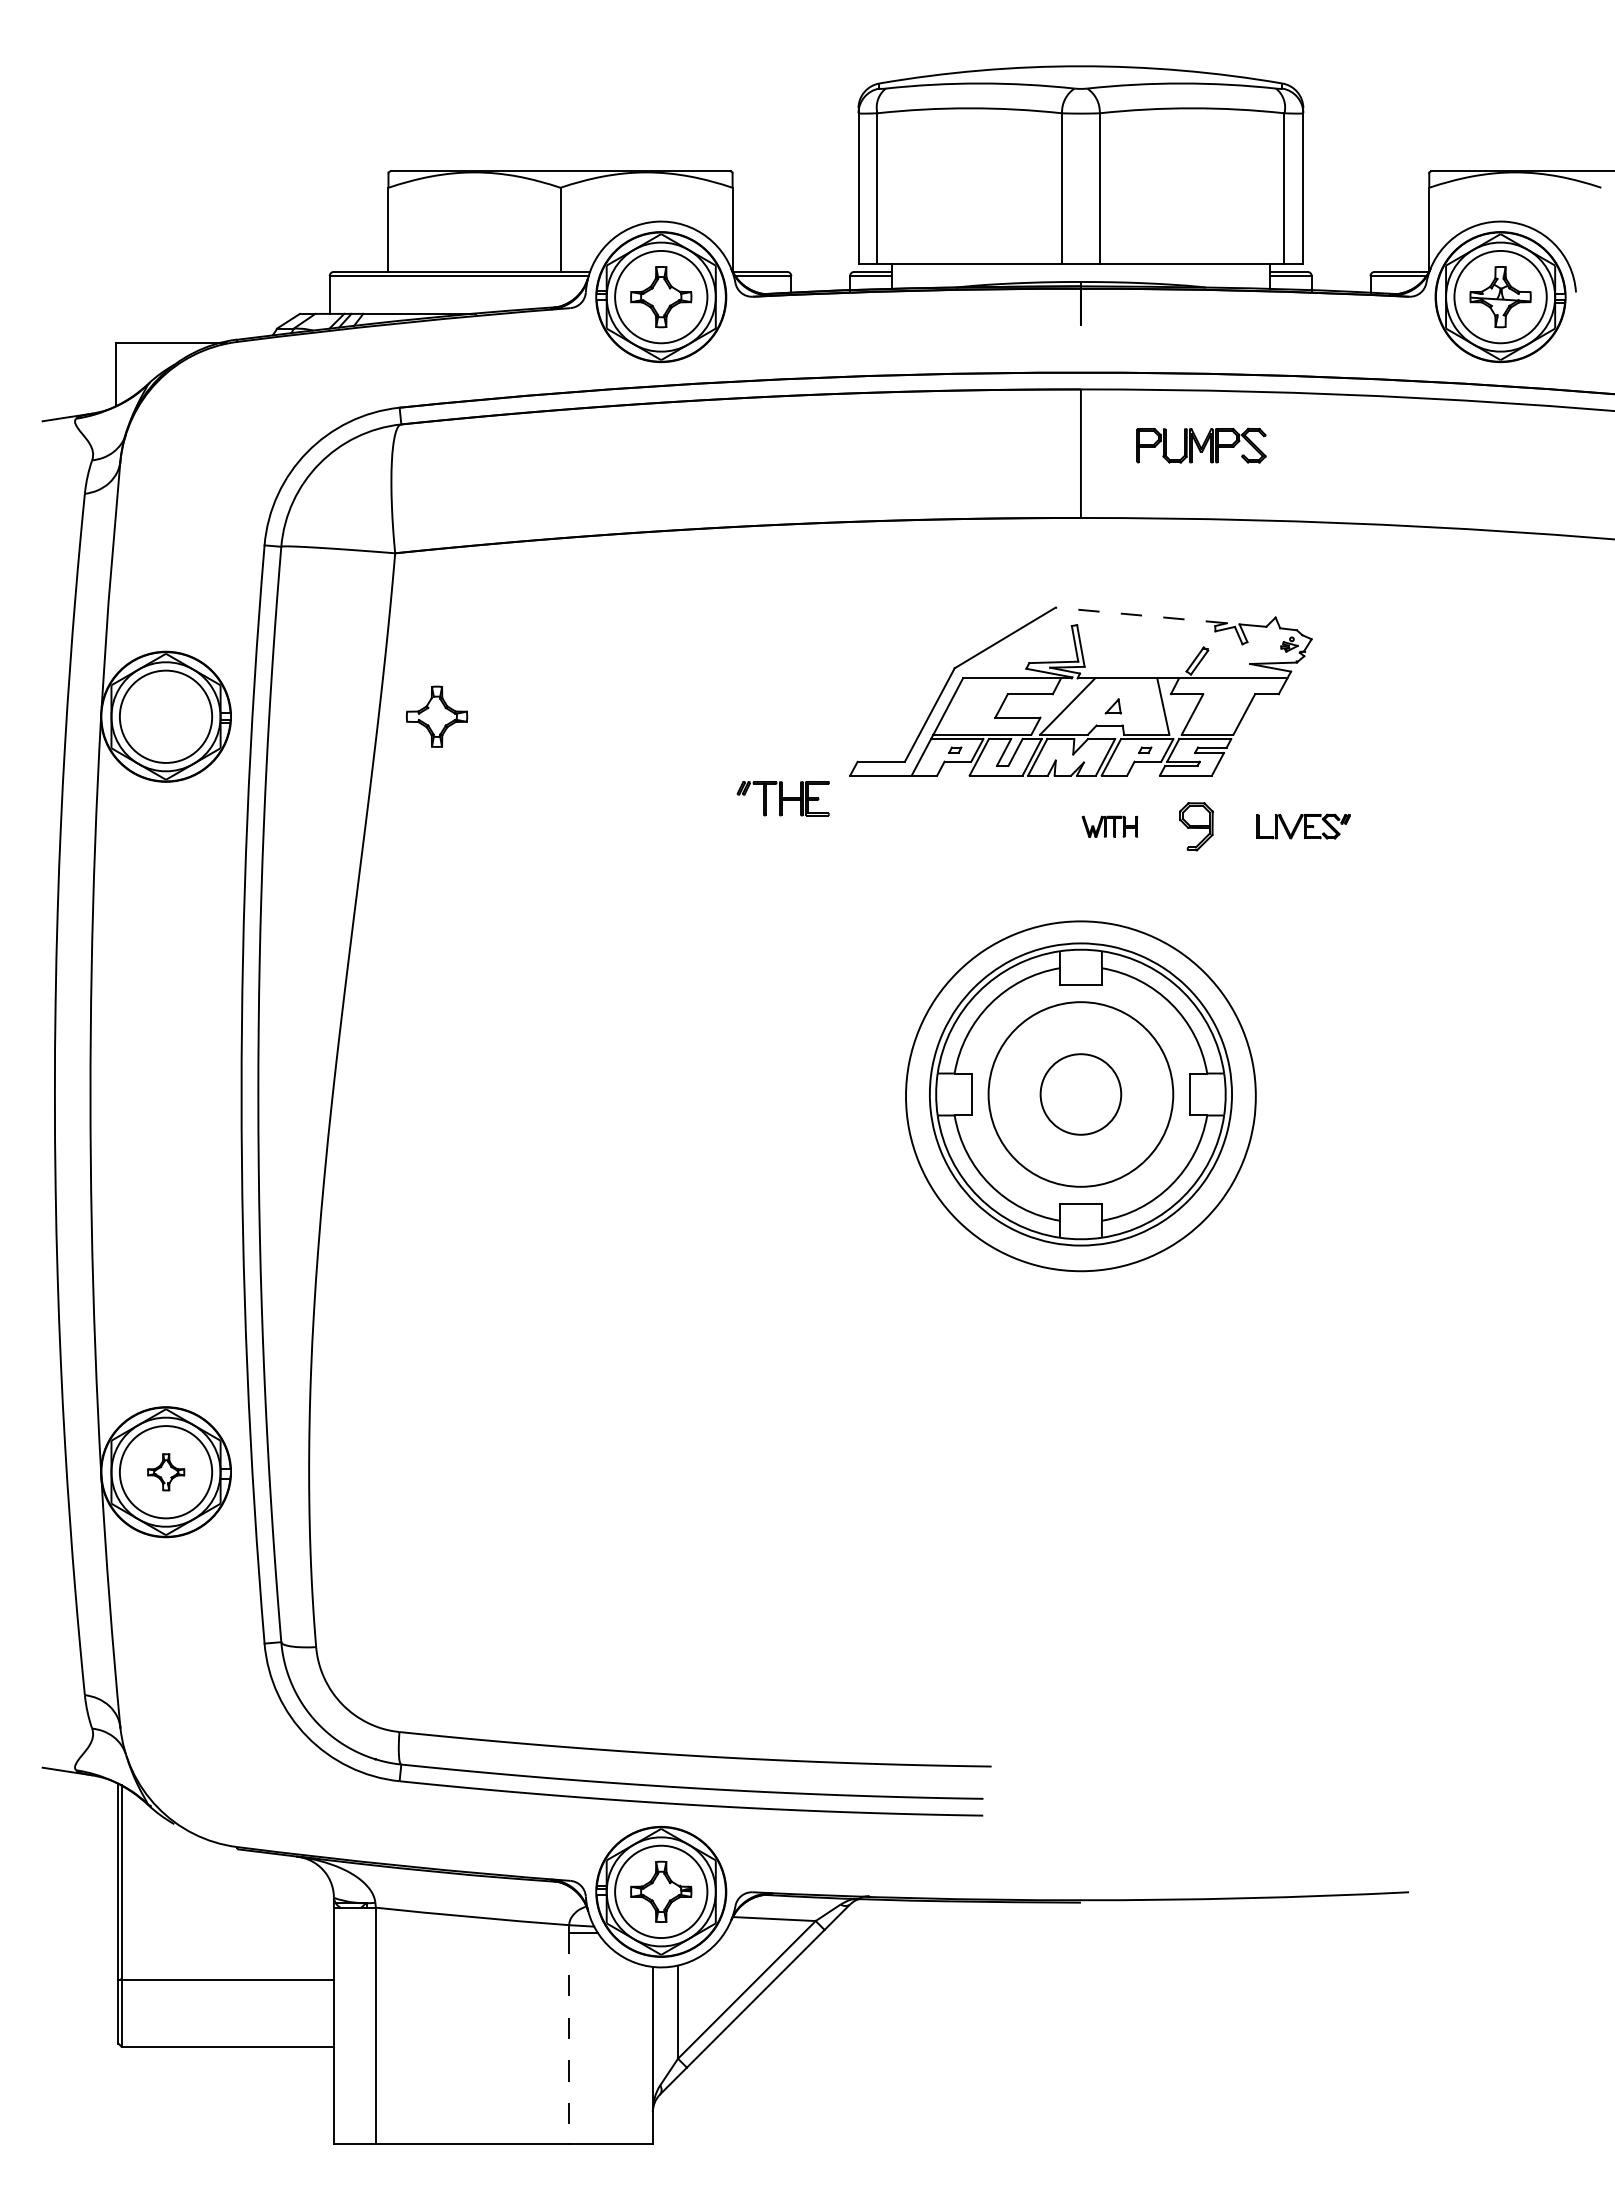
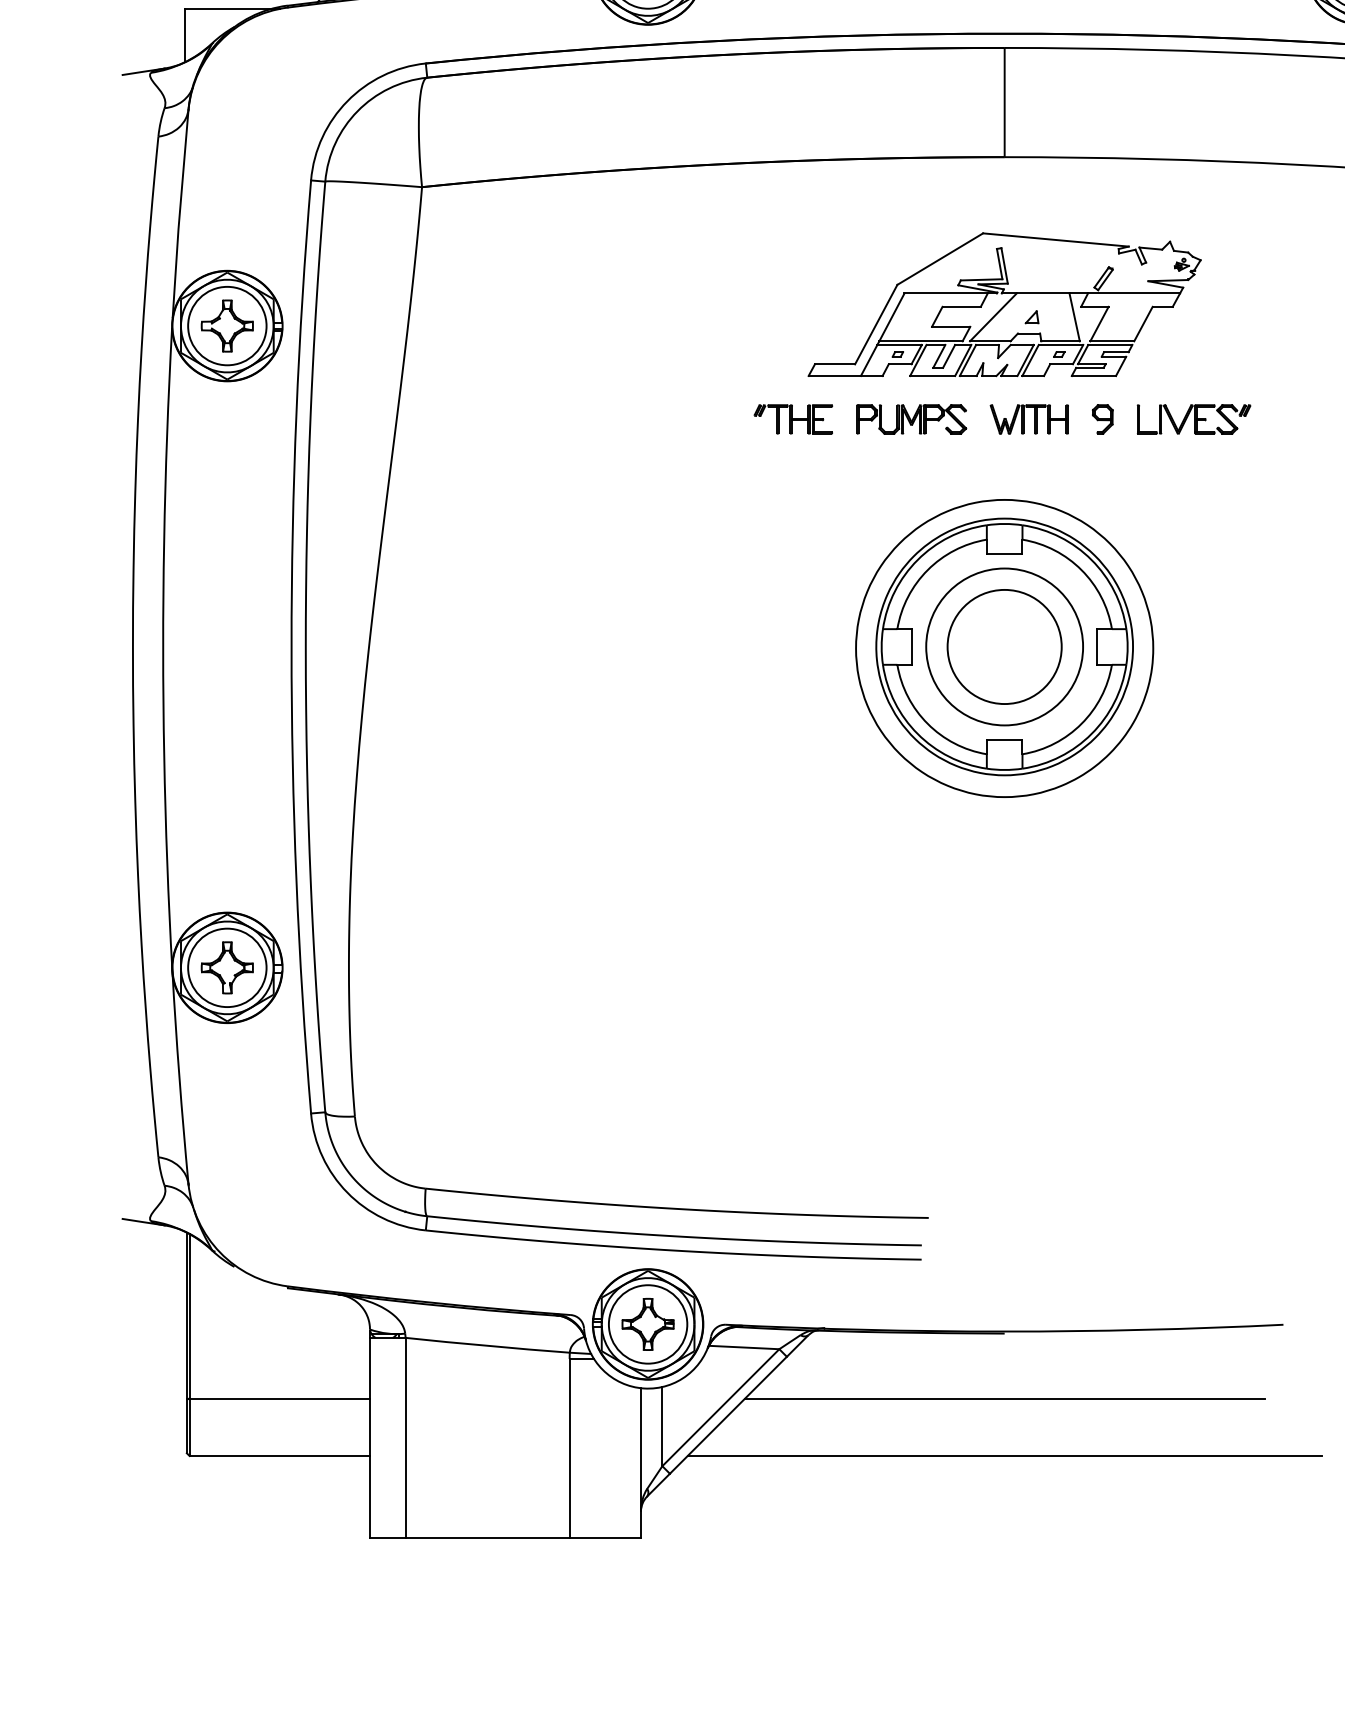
part: (1201, 445) -> (911, 419), moved
line: (1140, 615) -> (1055, 240), dashed -> solid
part: (437, 716) -> (227, 325), moved
part: (782, 798) -> (792, 419), moved
part: (1109, 826) -> (1028, 419), size x1.67
part: (1196, 826) -> (1102, 419), size x0.71
part: (1303, 826) -> (1193, 419), size x1.43
circle: (1080, 1094) -> (1004, 646), size x1.67
part: (166, 1472) -> (227, 968), size x1.67
line: (1080, 1979) -> (1004, 1398), added
line: (568, 2038) -> (569, 1449), dashed -> solid
line: (1080, 2046) -> (1004, 1455), added

